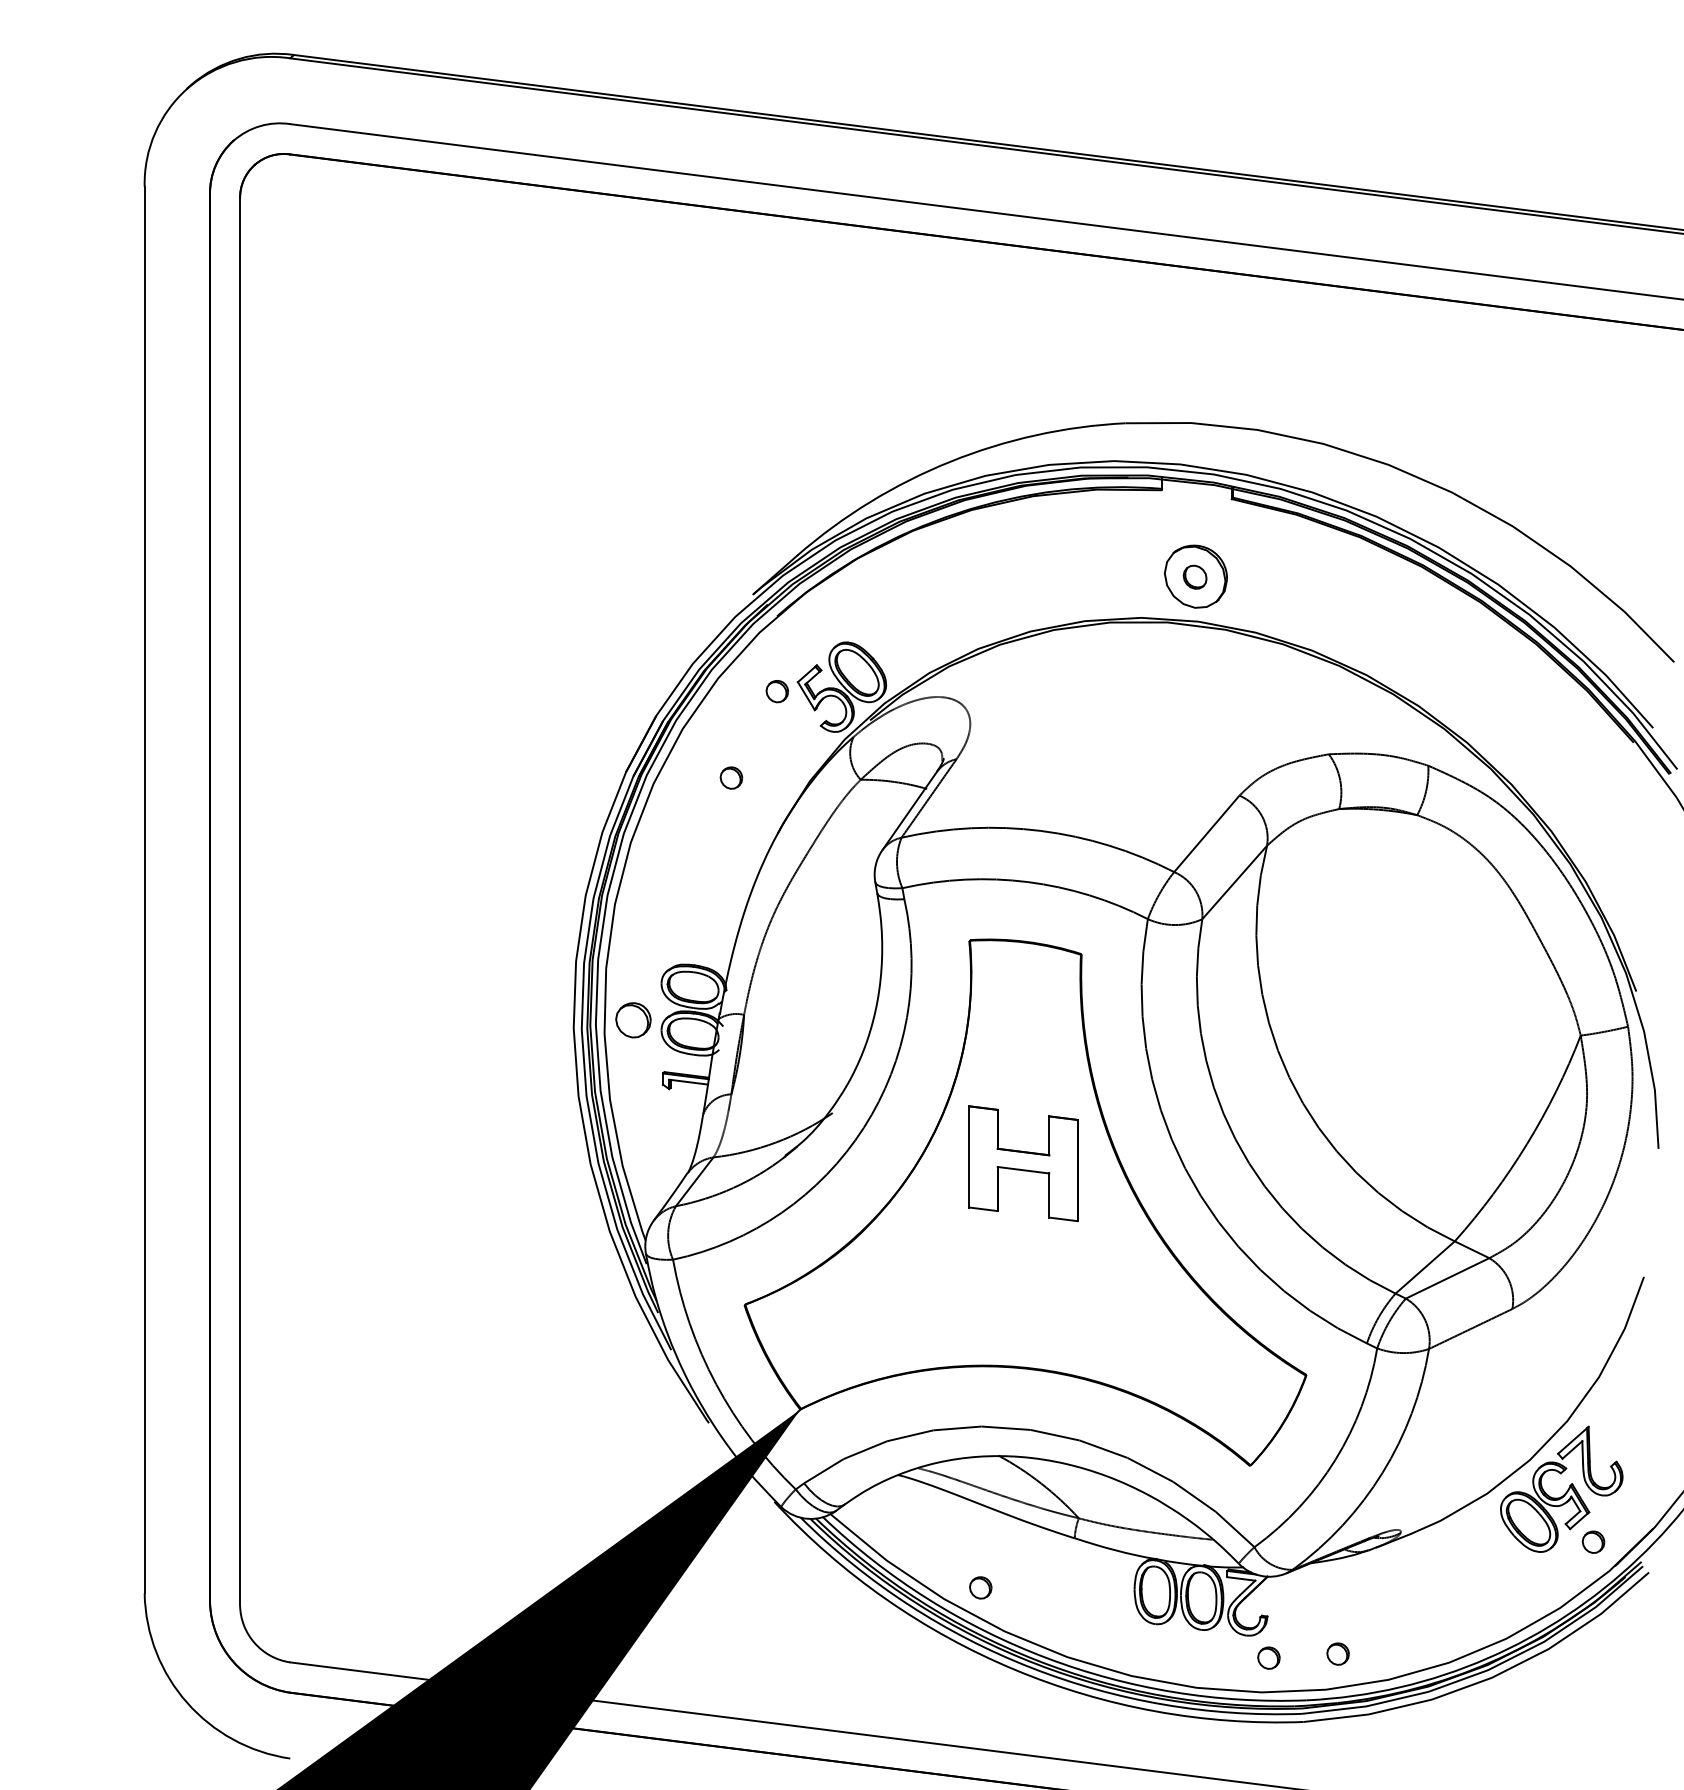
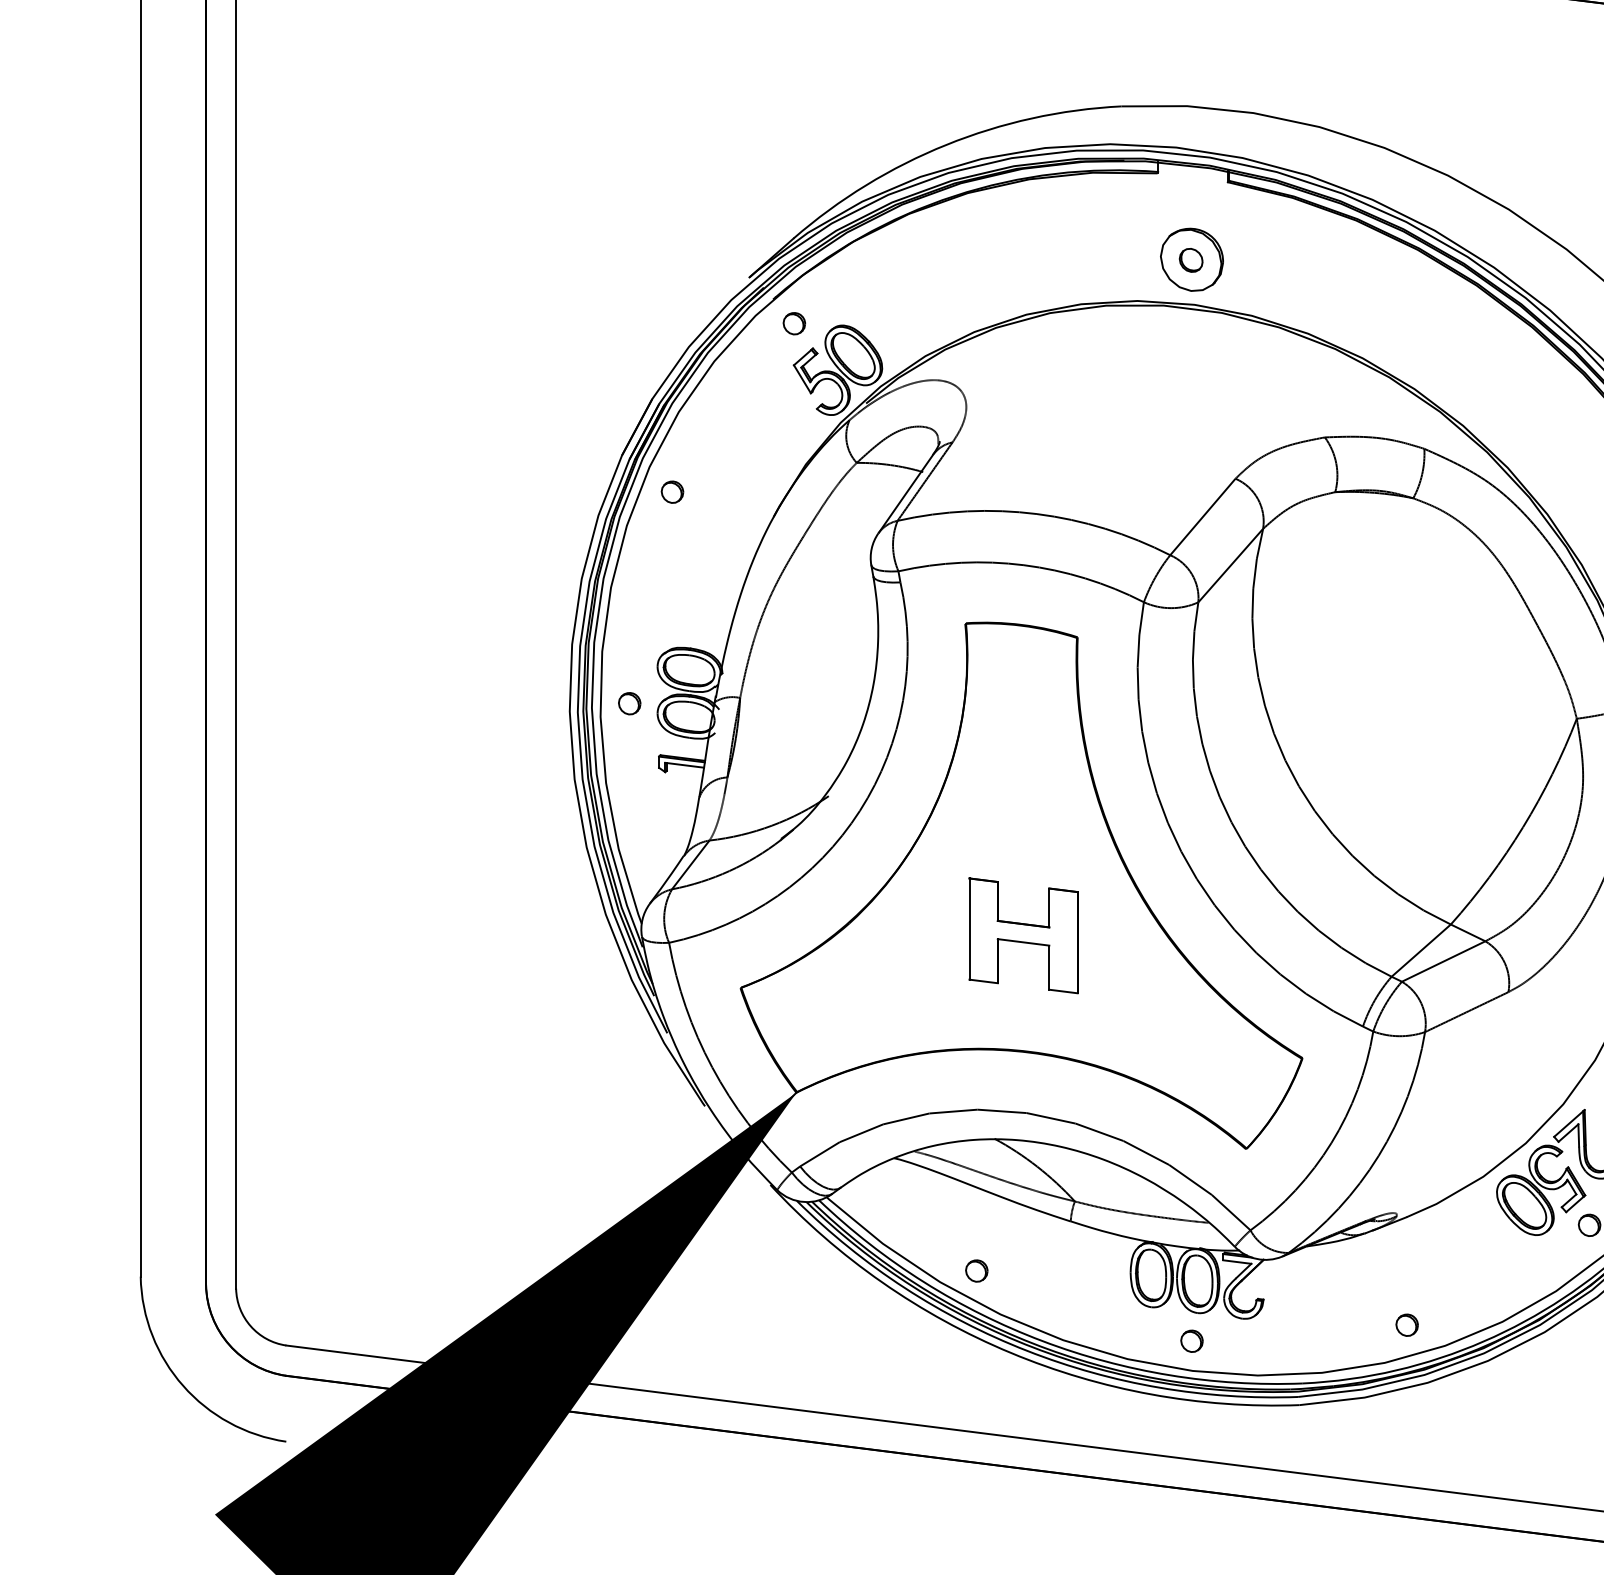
part: (776, 691) -> (793, 323), moved
part: (731, 777) -> (672, 491), moved
part: (633, 1020) -> (629, 703), size x0.62
part: (1023, 1163) -> (1023, 935), moved
part: (1337, 1653) -> (1406, 1324), moved
part: (1268, 1657) -> (1191, 1340), moved

